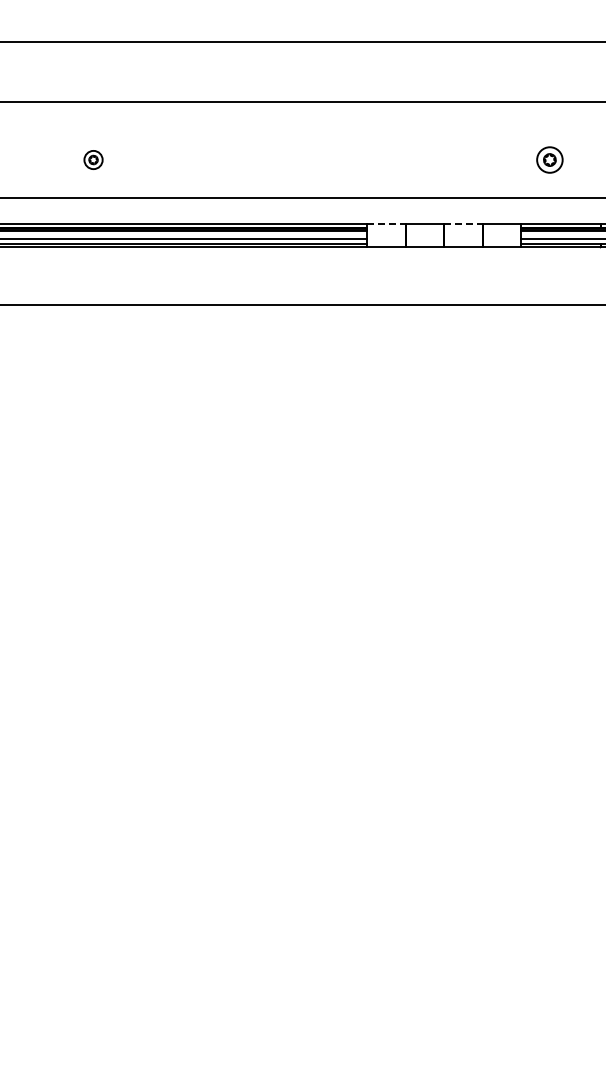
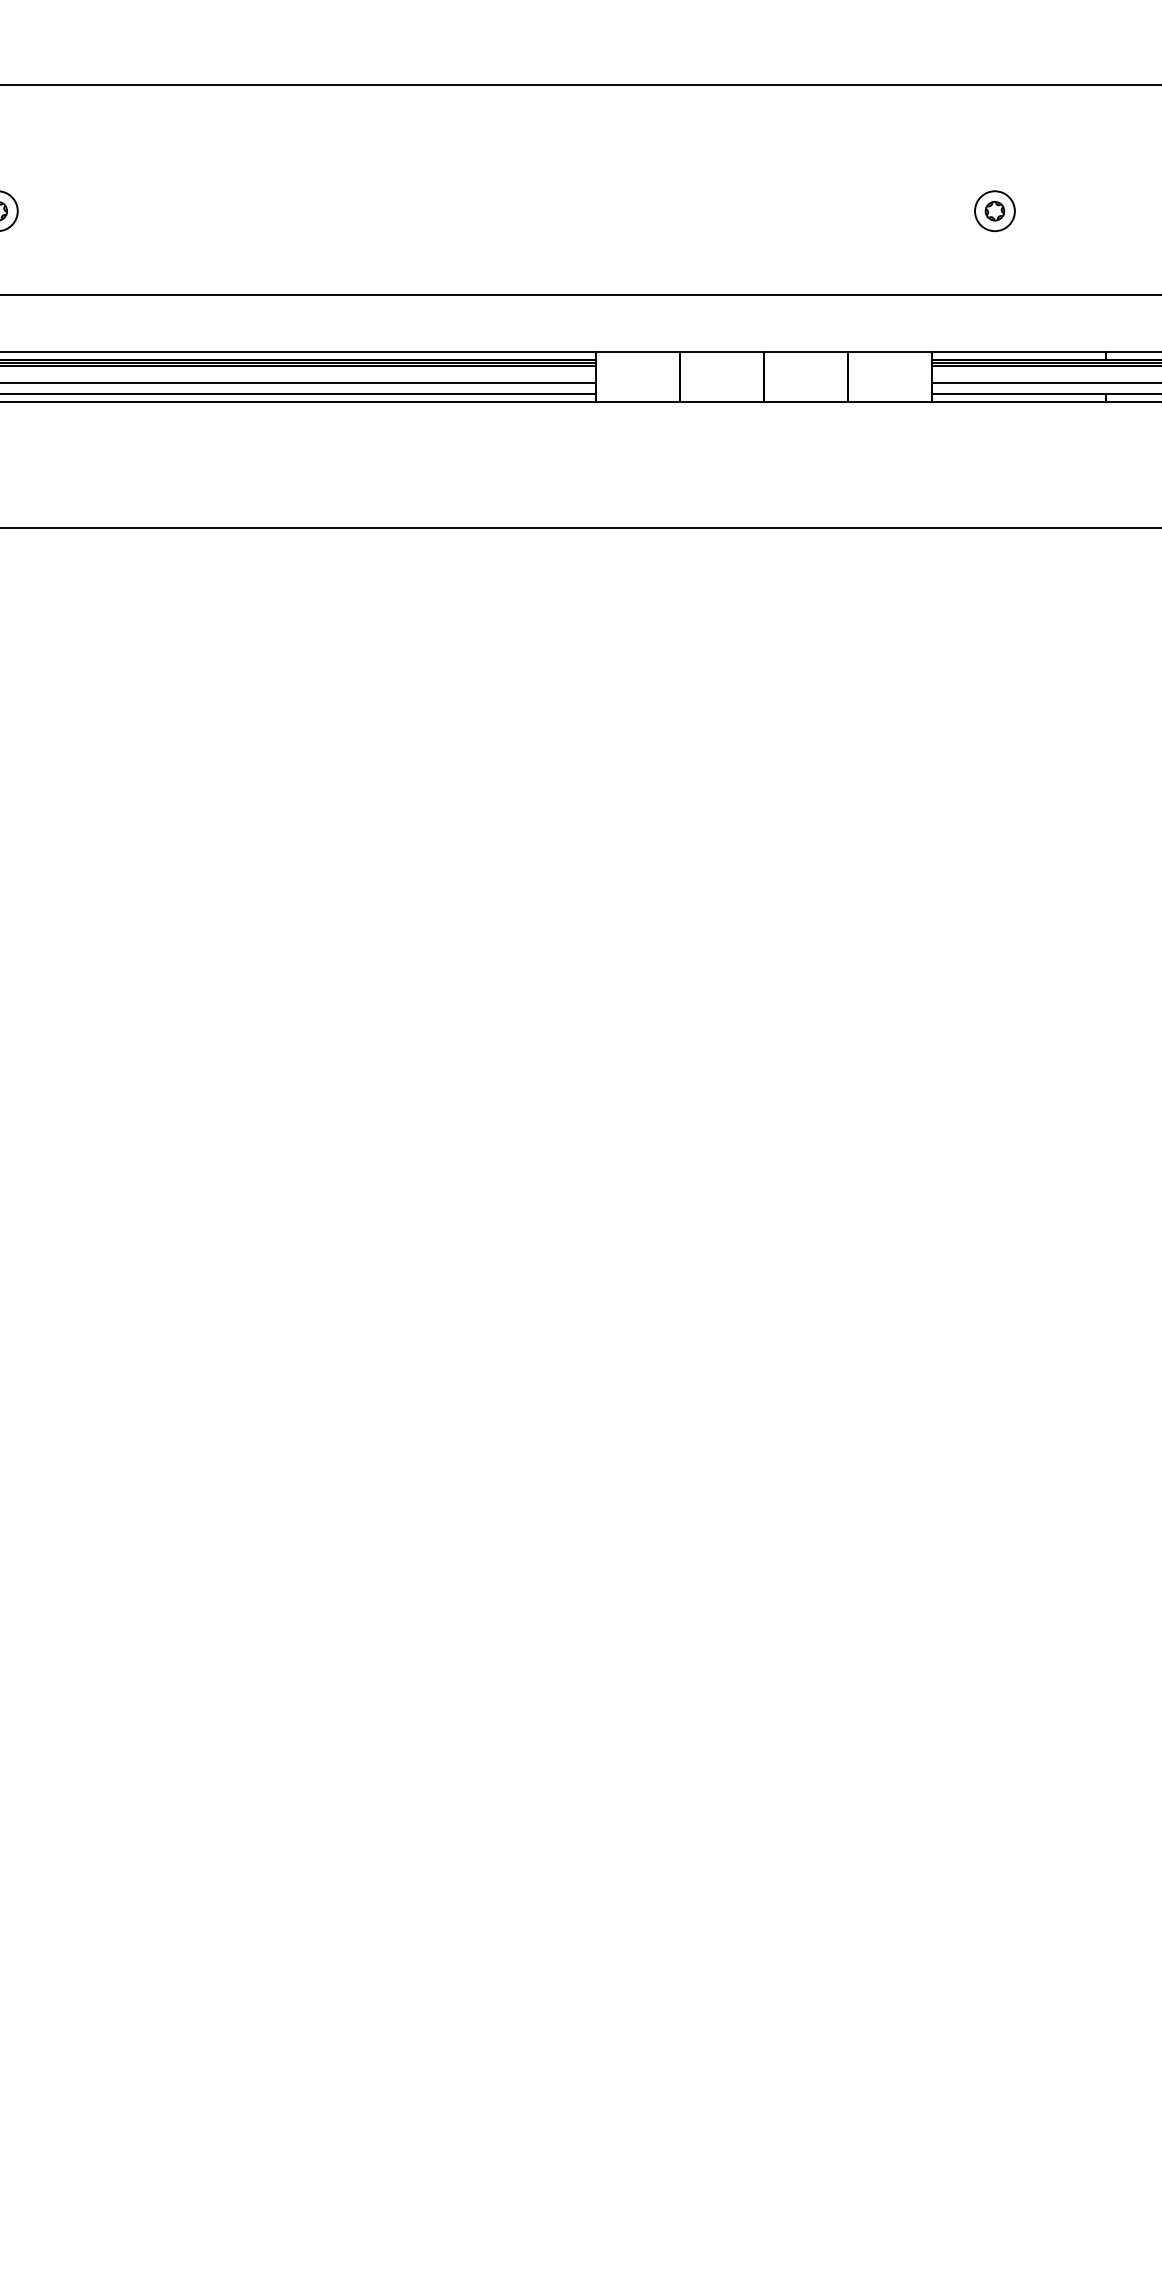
part: (549, 159) -> (994, 210), size x0.71
line: (386, 224) -> (638, 352), dashed -> solid
line: (463, 224) -> (806, 352), dashed -> solid

